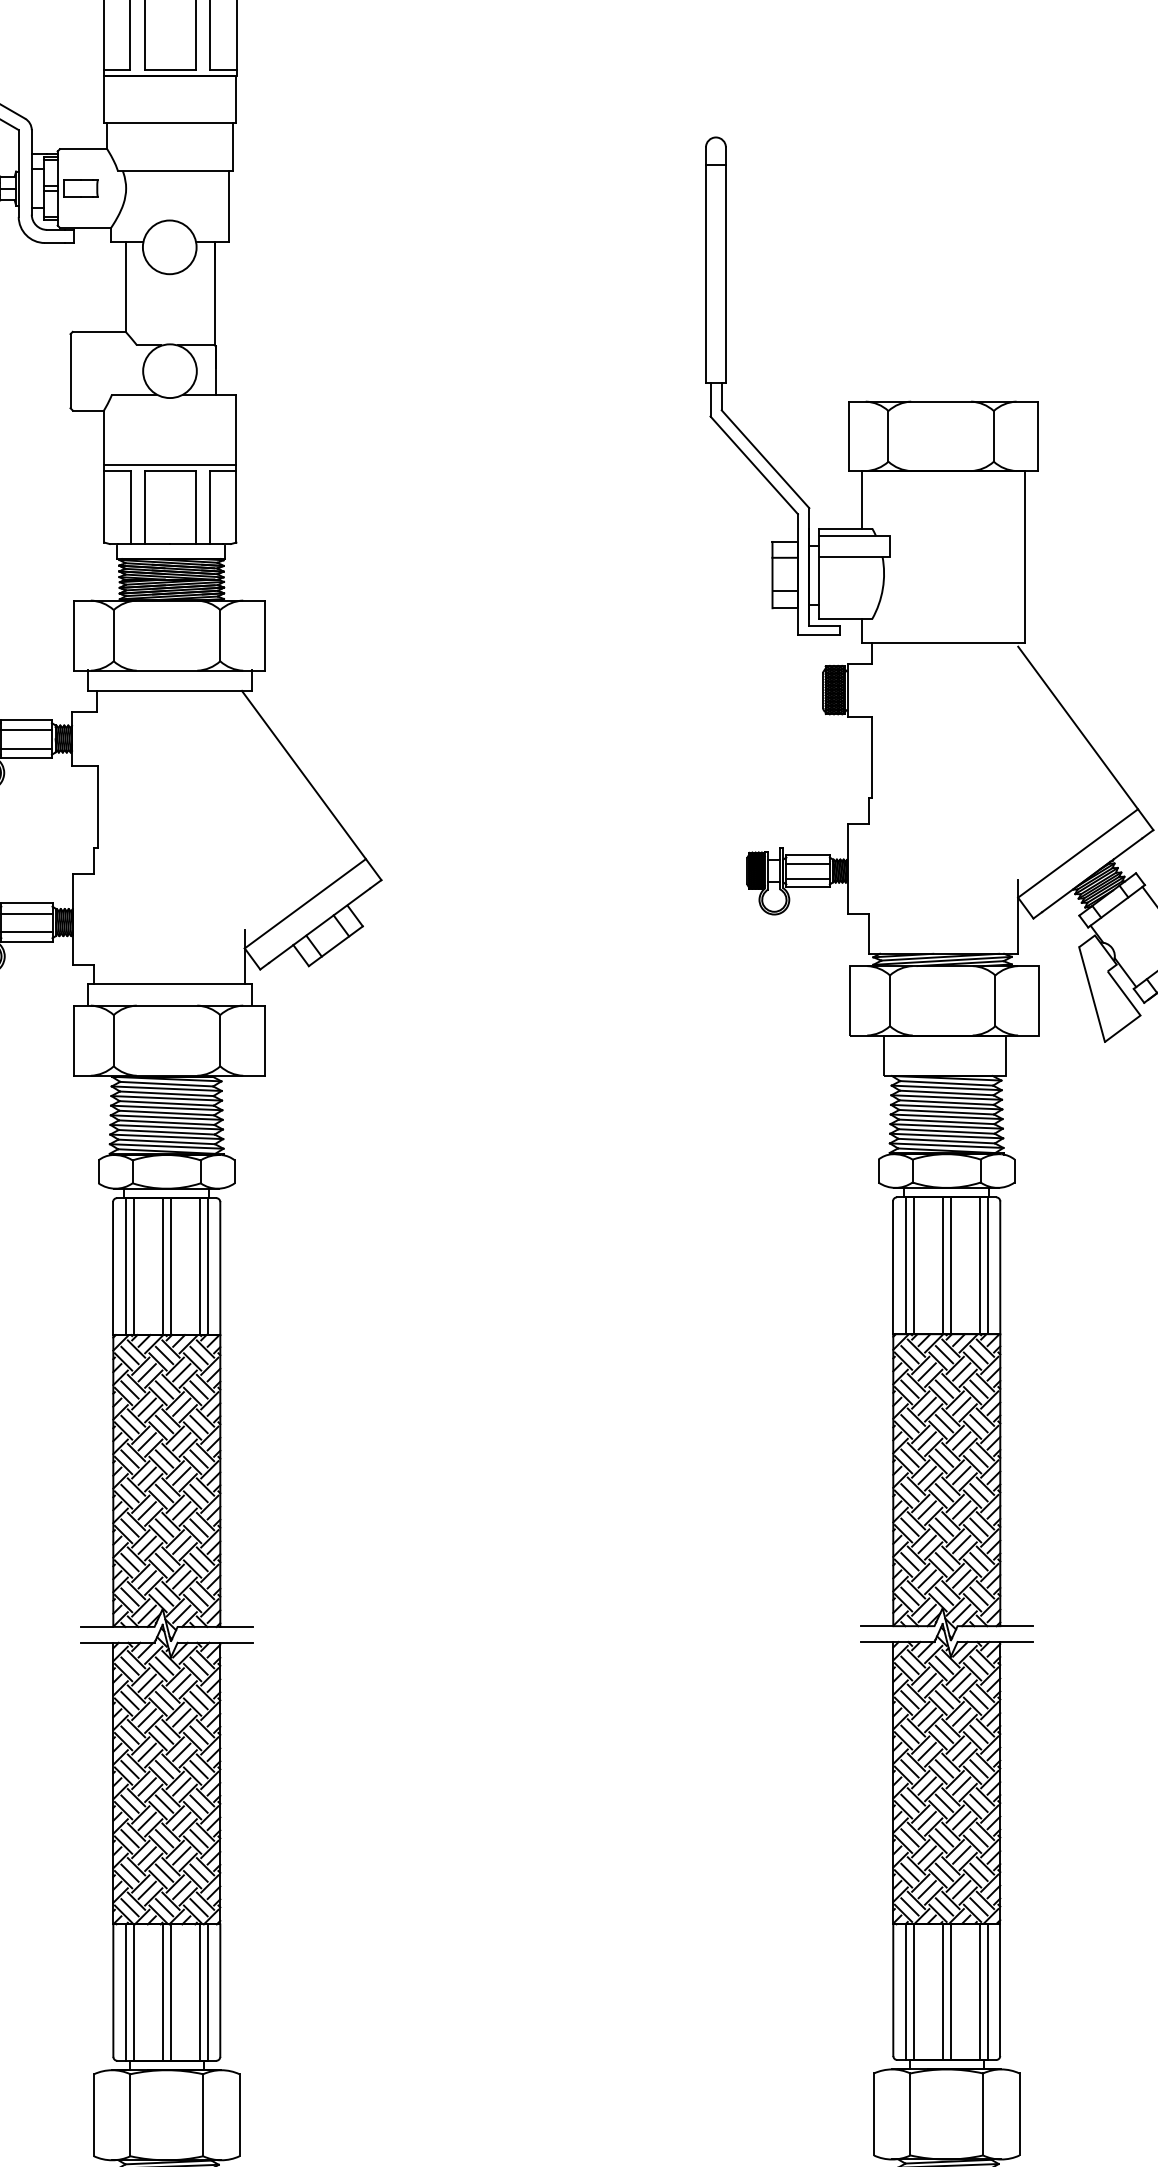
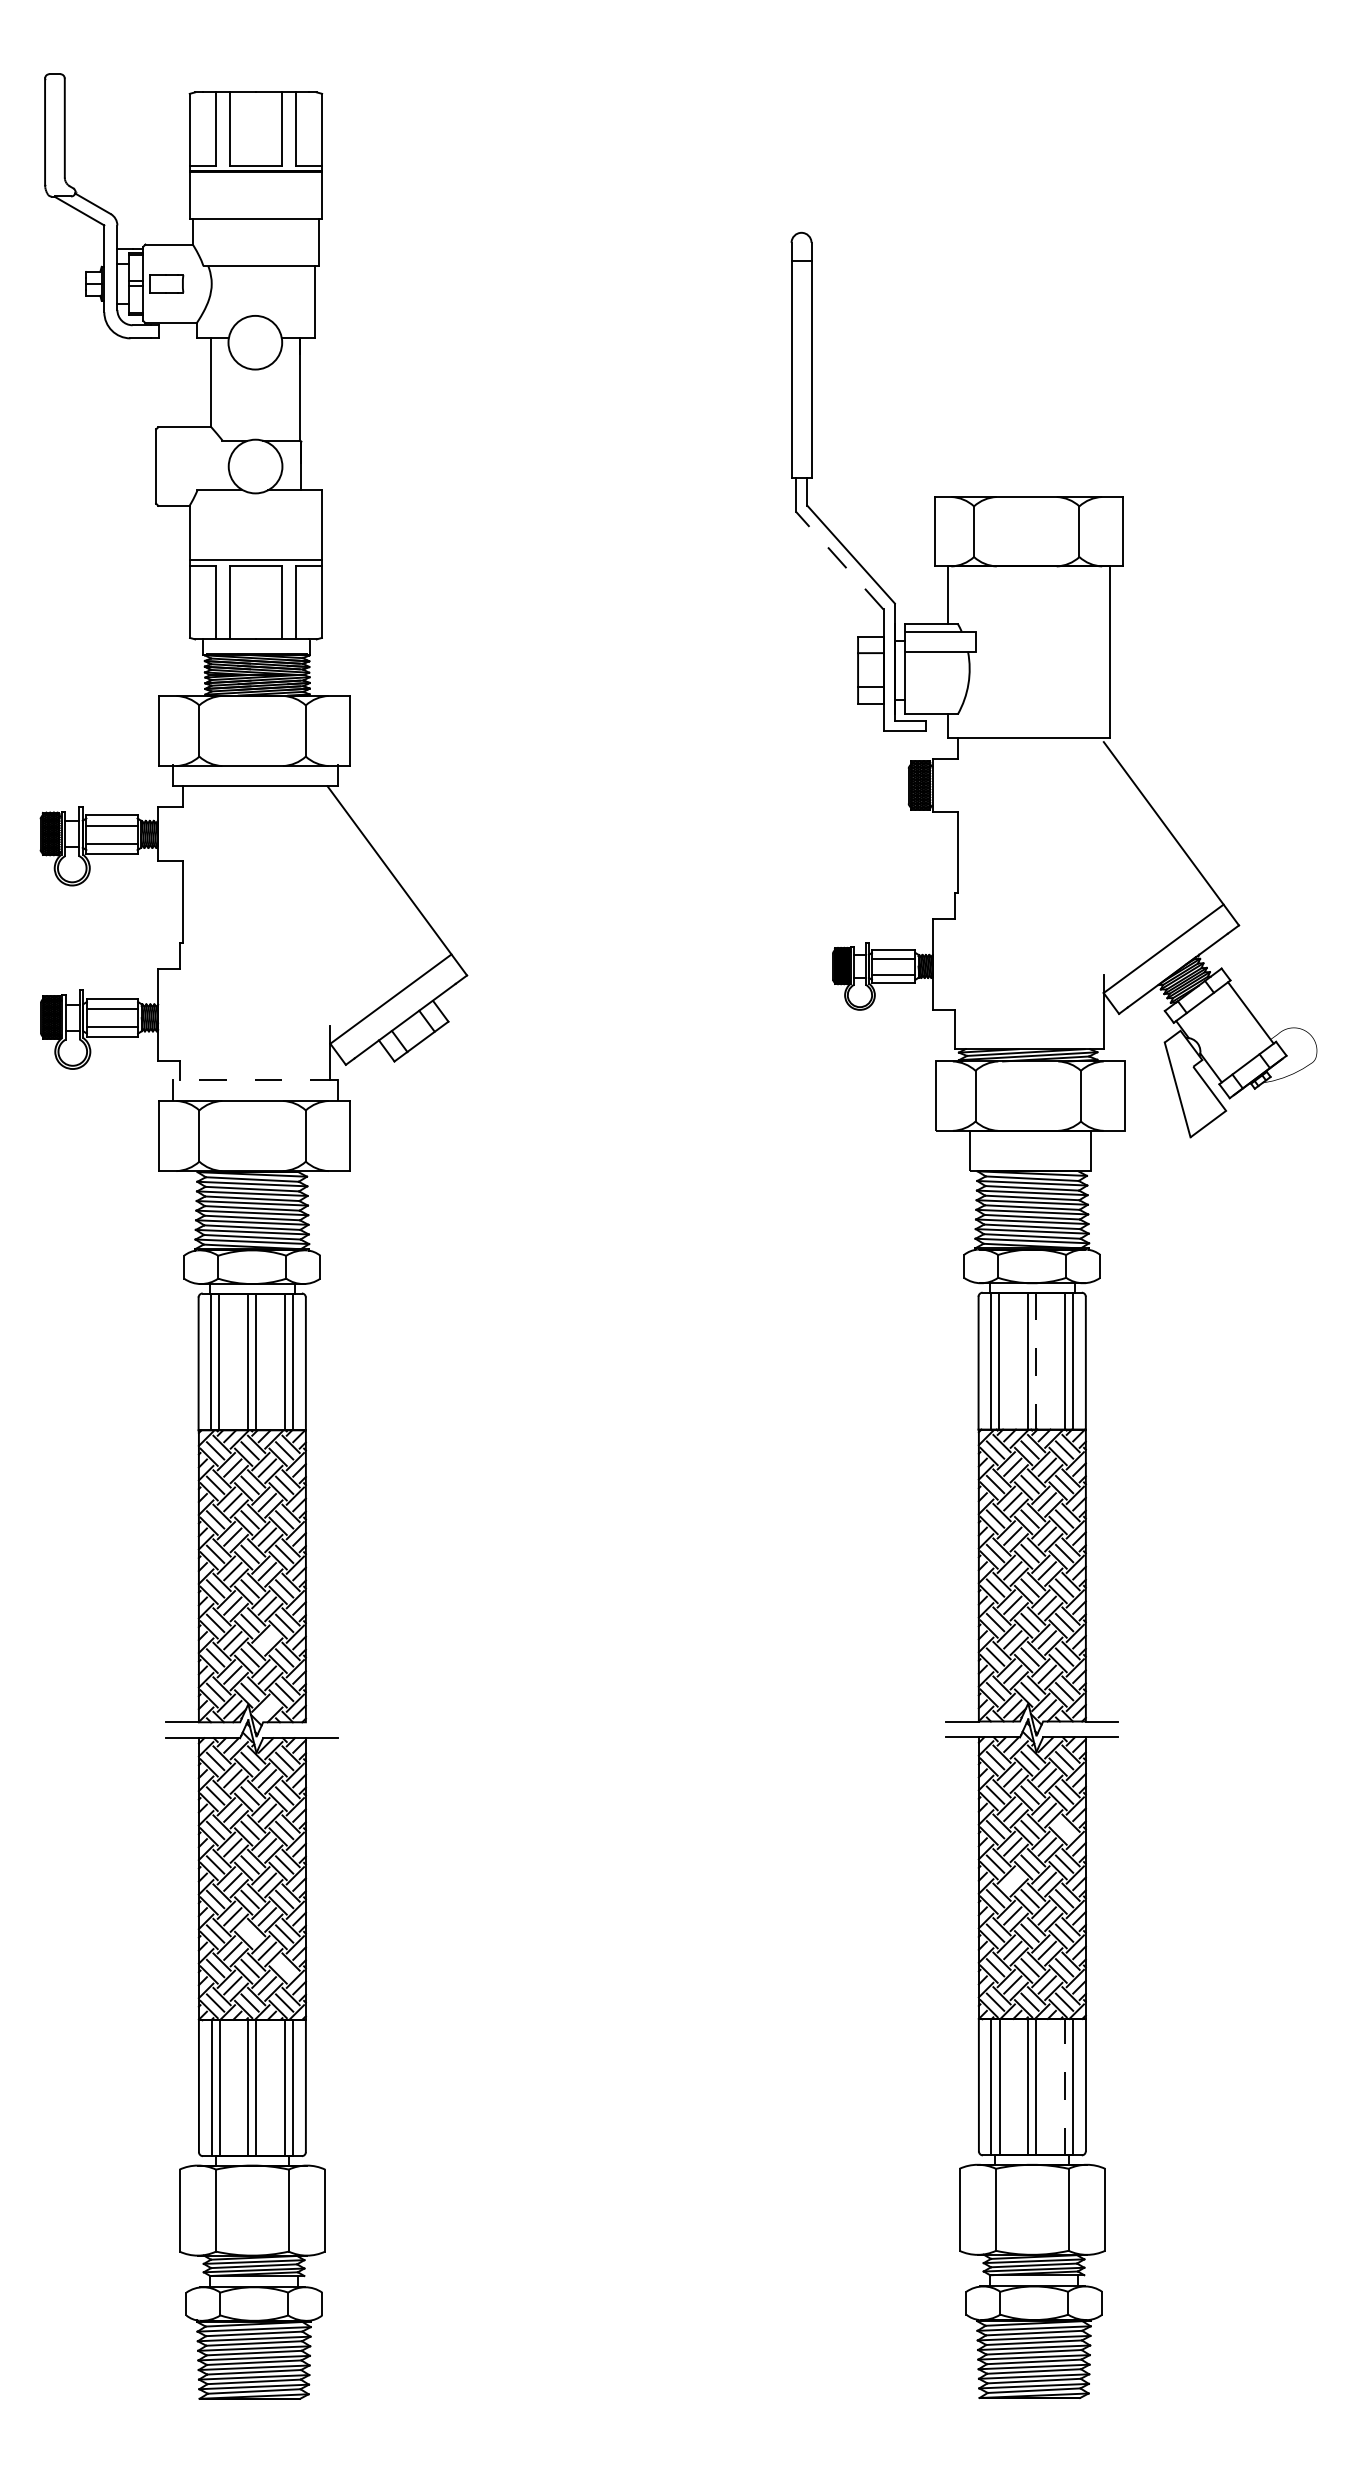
line: (753, 465) -> (839, 560), solid -> dashed
line: (169, 984) -> (255, 1079), solid -> dashed
line: (950, 1266) -> (1036, 1361), solid -> dashed
line: (181, 1545) -> (267, 1640), removed
line: (181, 1614) -> (267, 1709), removed
line: (235, 1627) -> (321, 1722), removed
line: (978, 1734) -> (1064, 1829), removed
line: (926, 1786) -> (1012, 1881), removed
line: (163, 1838) -> (249, 1933), removed
line: (198, 1873) -> (284, 1968), removed
line: (979, 1991) -> (1065, 2086), solid -> dashed

